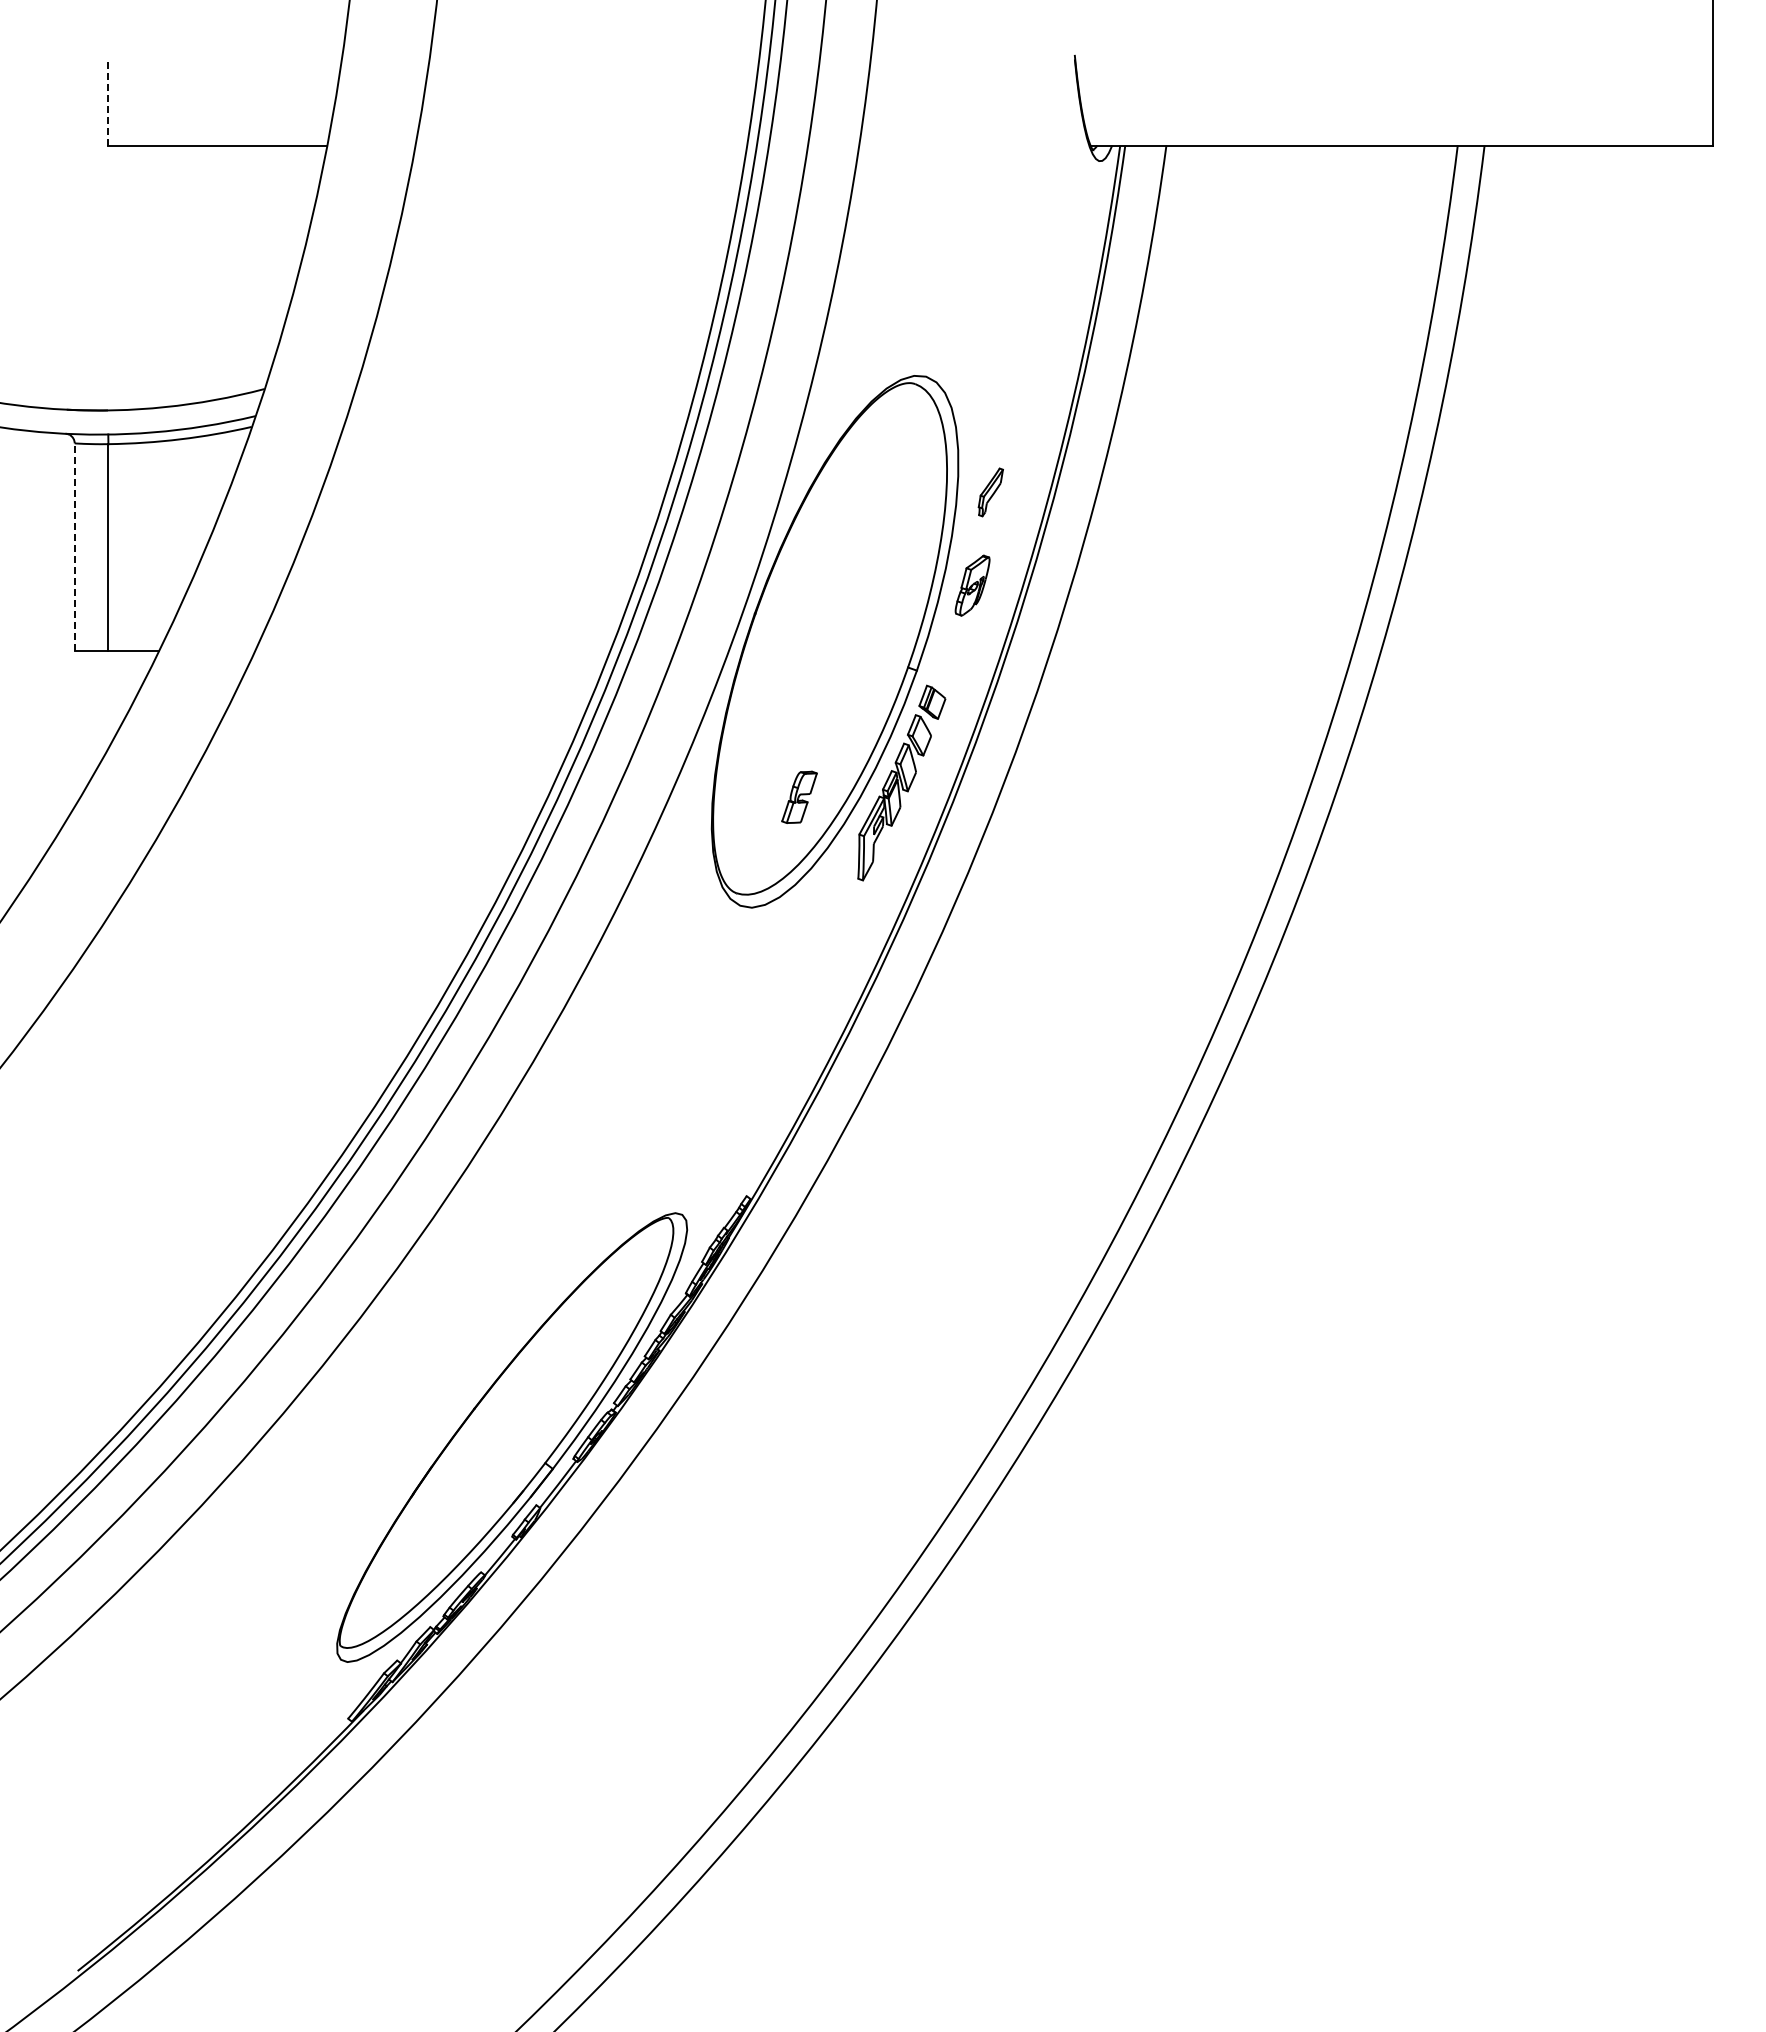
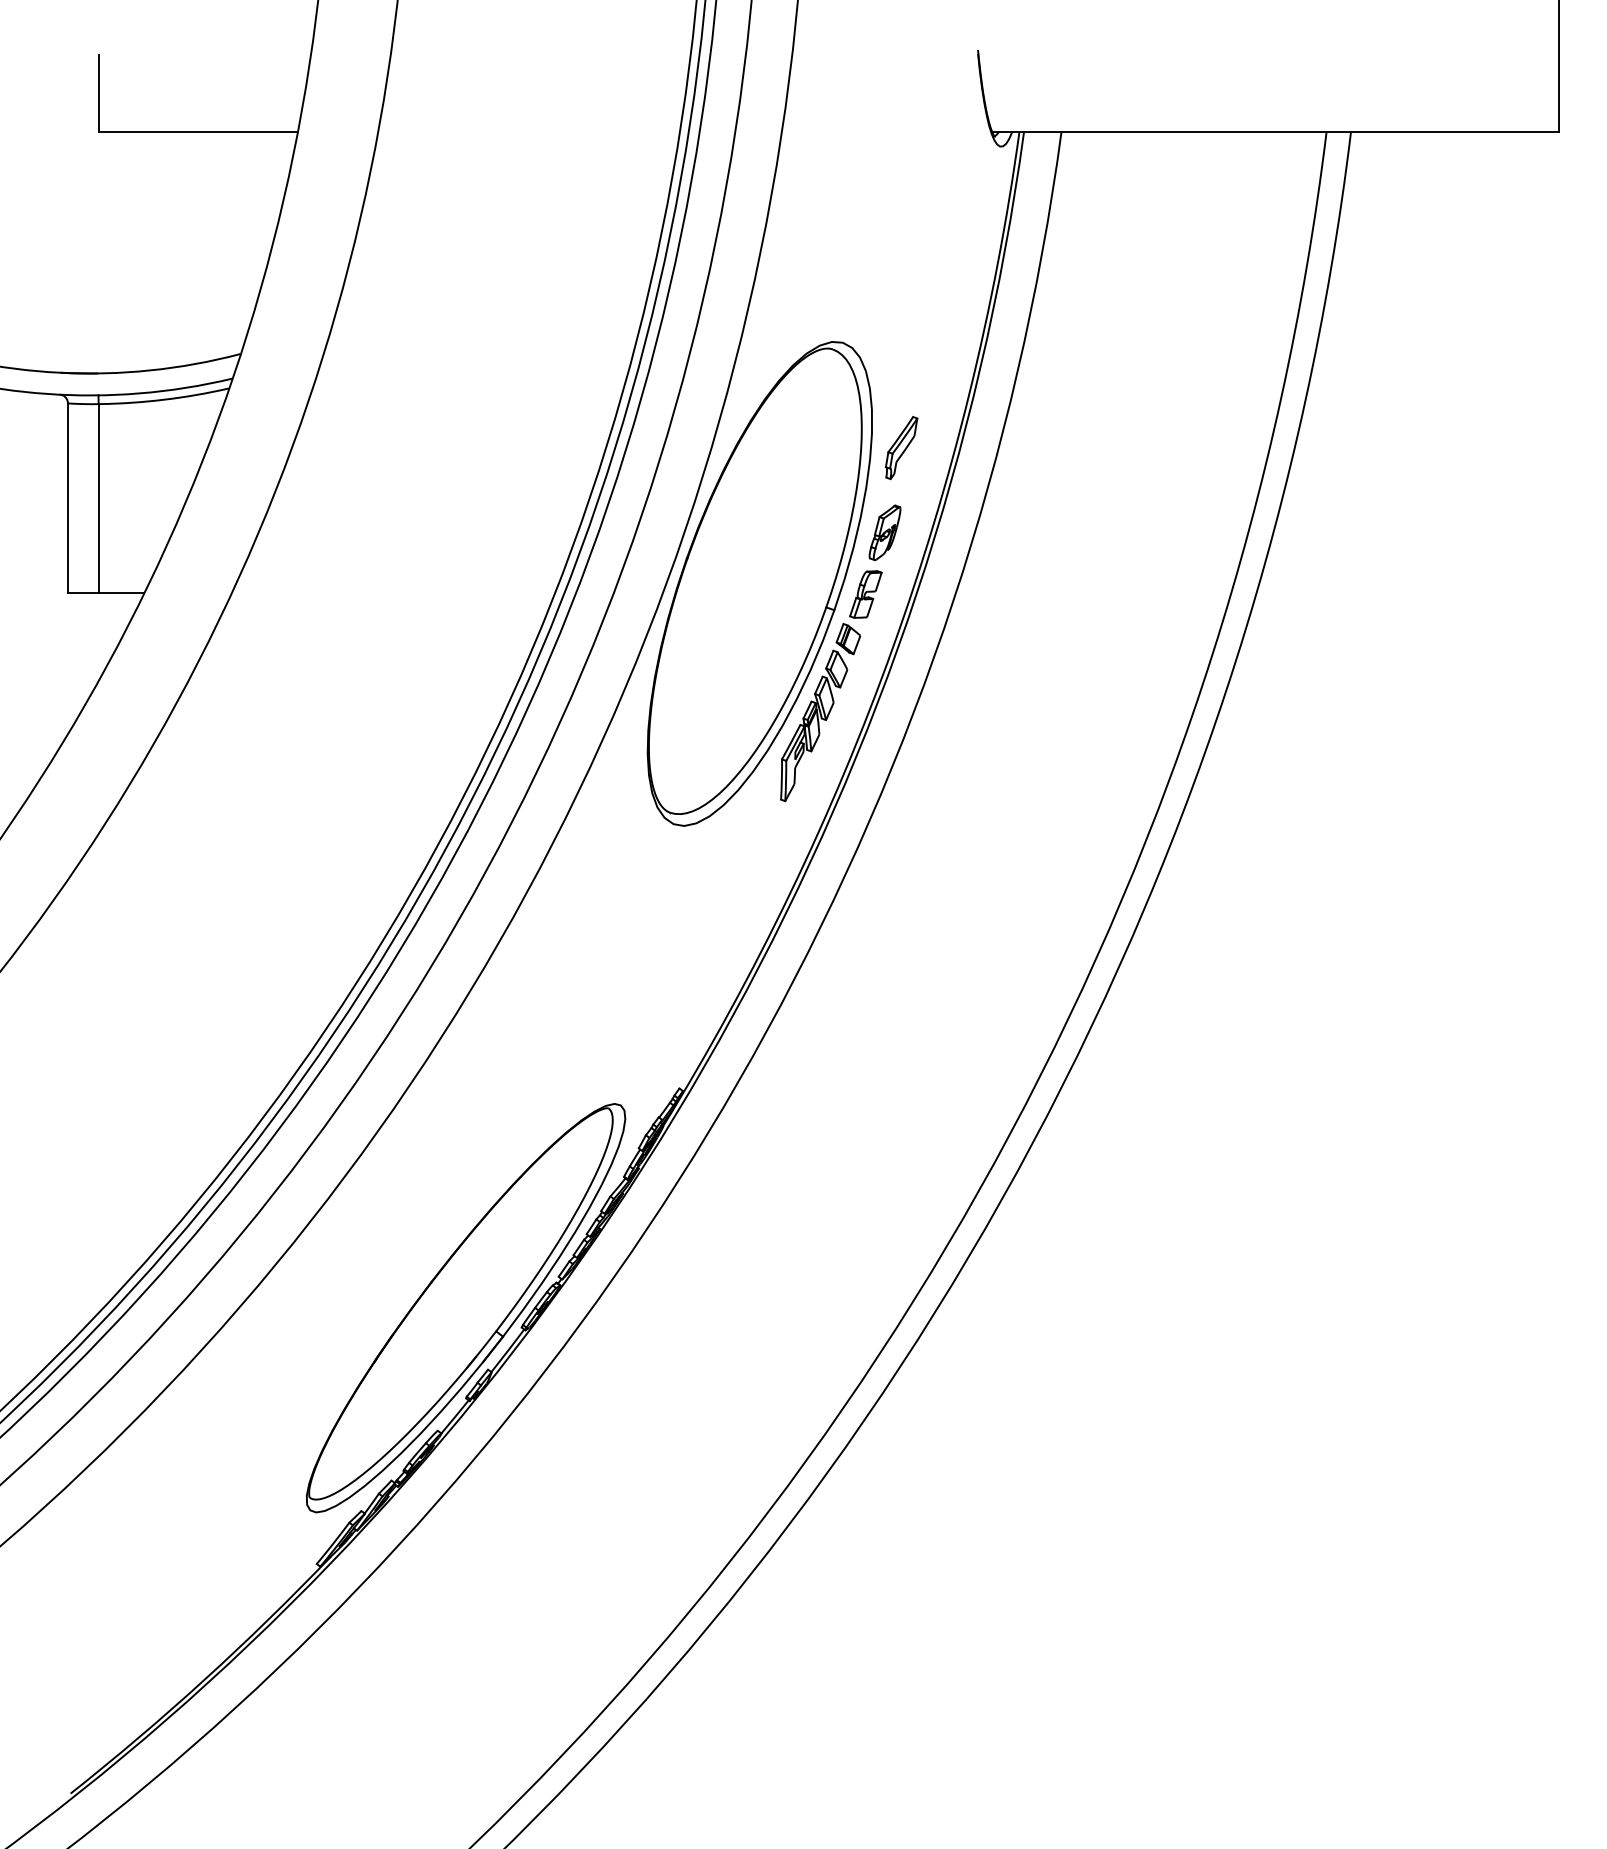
line: (108, 102) -> (98, 93), dashed -> solid
part: (990, 492) -> (901, 448), size x1.43
line: (74, 546) -> (67, 497), dashed -> solid
part: (799, 796) -> (865, 593), moved

